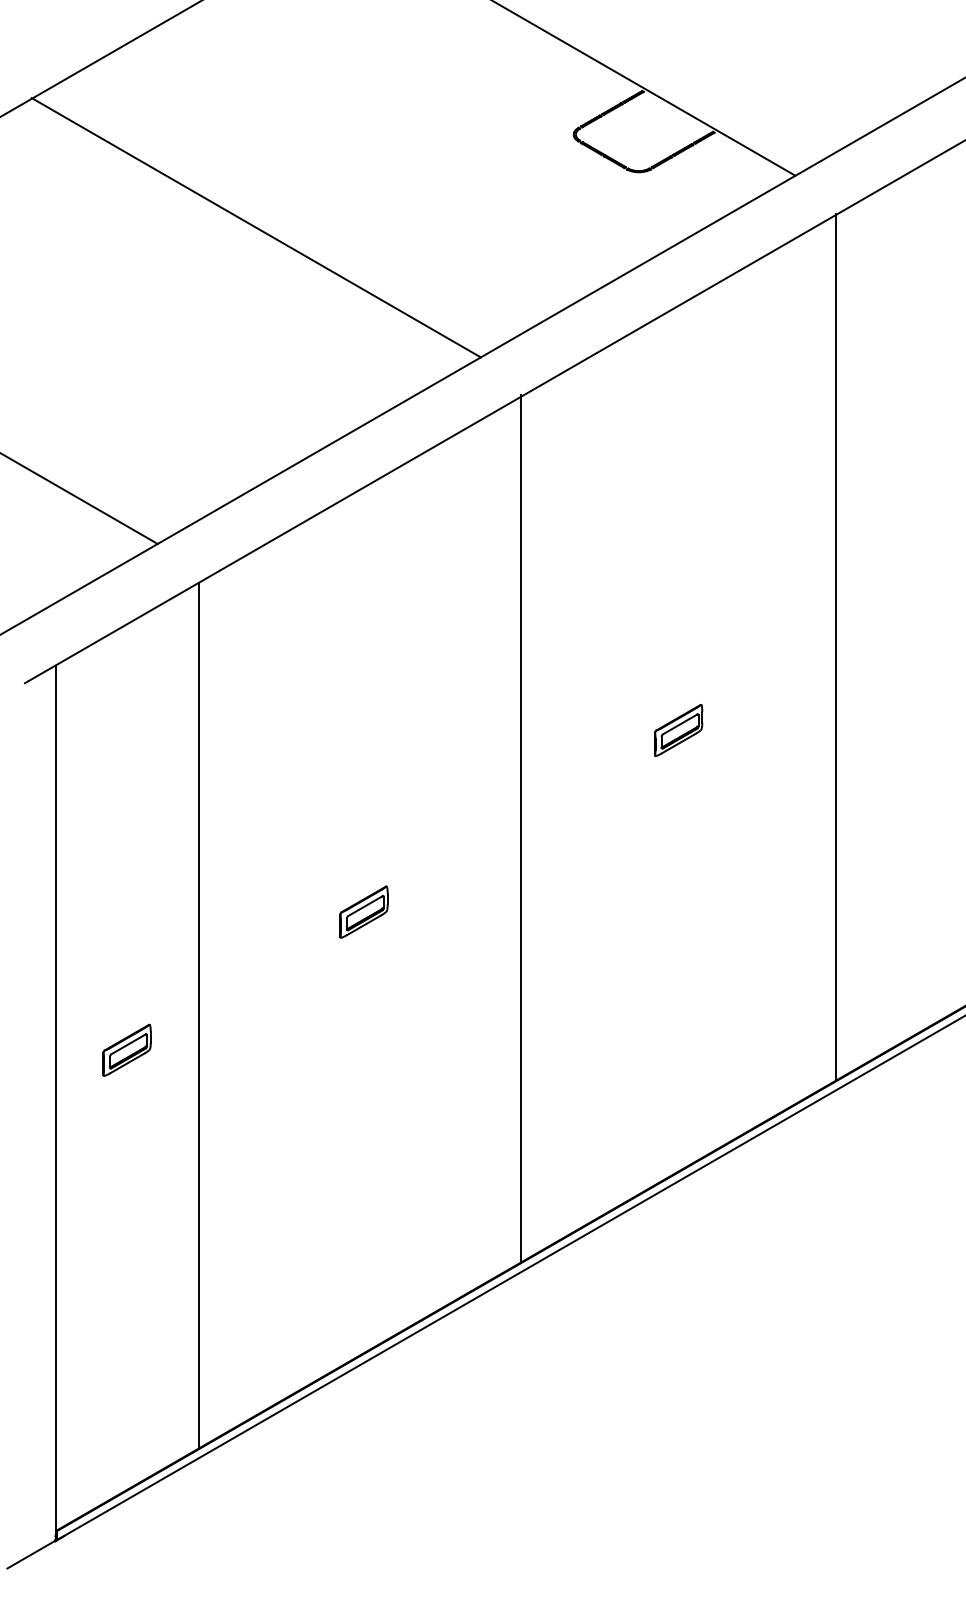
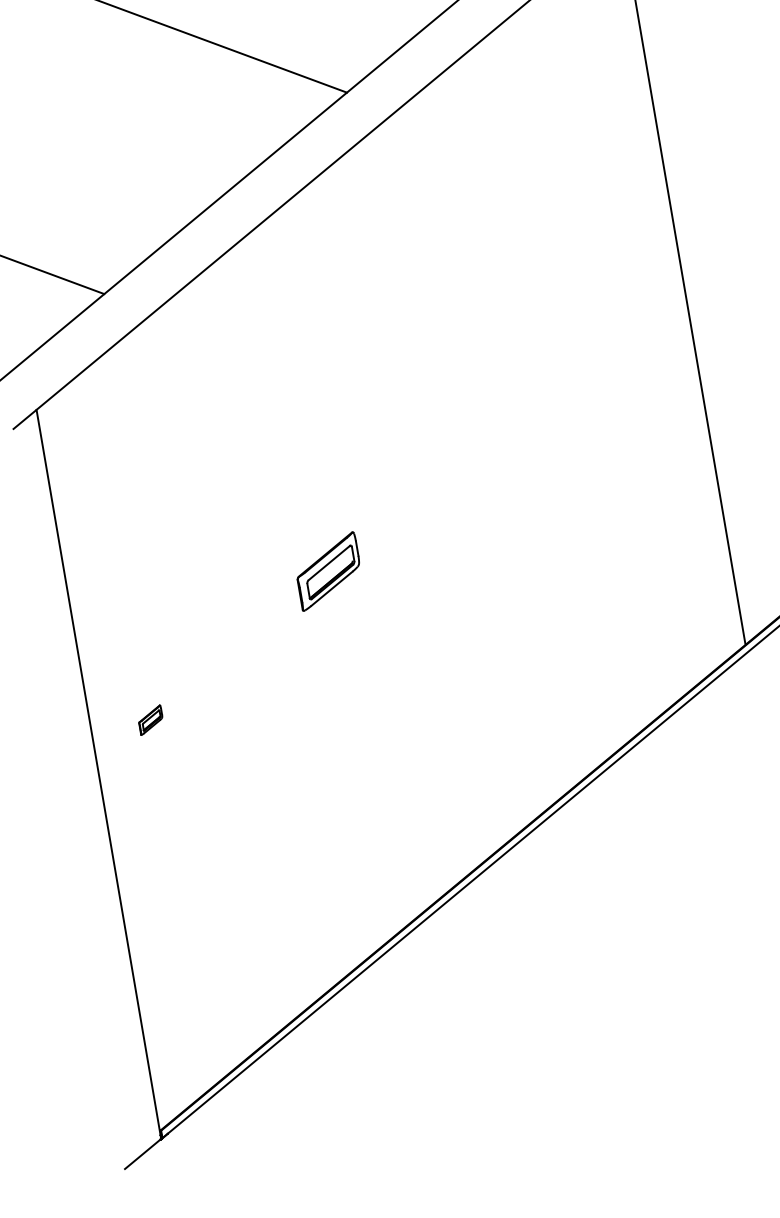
part: (678, 730) -> (564, 375), removed
line: (521, 828) -> (447, 479), removed
part: (363, 911) -> (328, 570), size x1.6
line: (199, 1015) -> (206, 680), removed
part: (126, 1049) -> (150, 719), size x0.6

